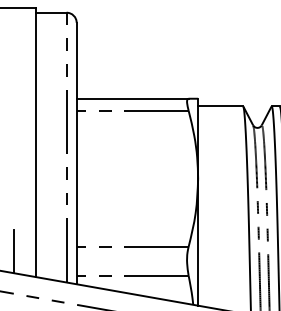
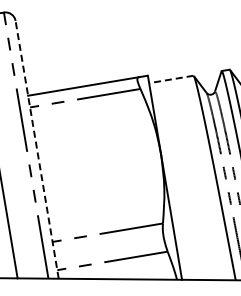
line: (220, 106) -> (171, 79), solid -> dashed
line: (76, 153) -> (36, 149), solid -> dashed

